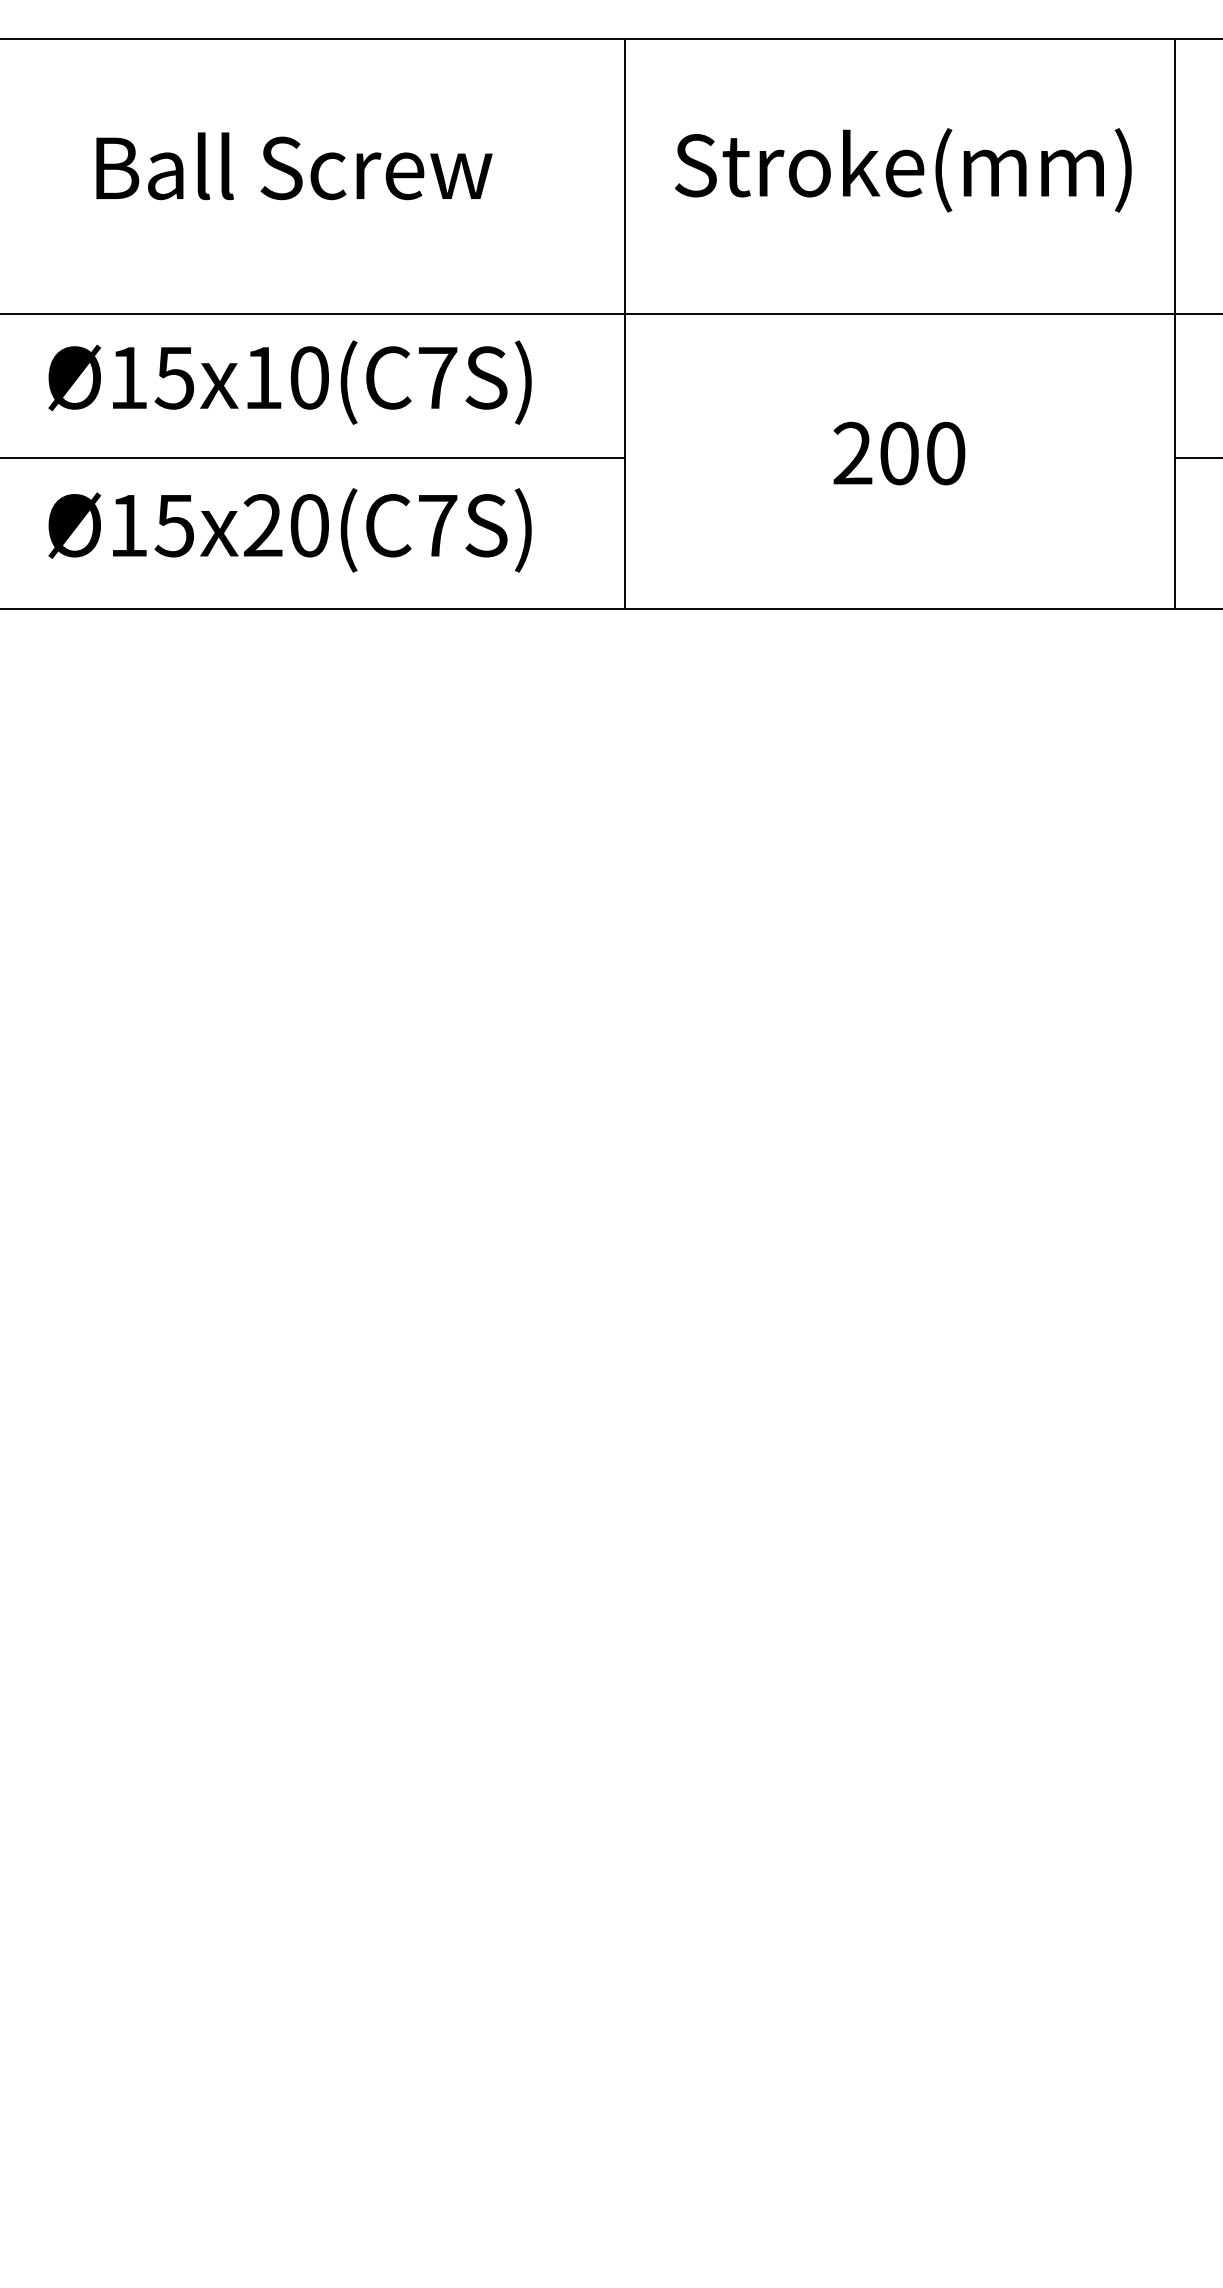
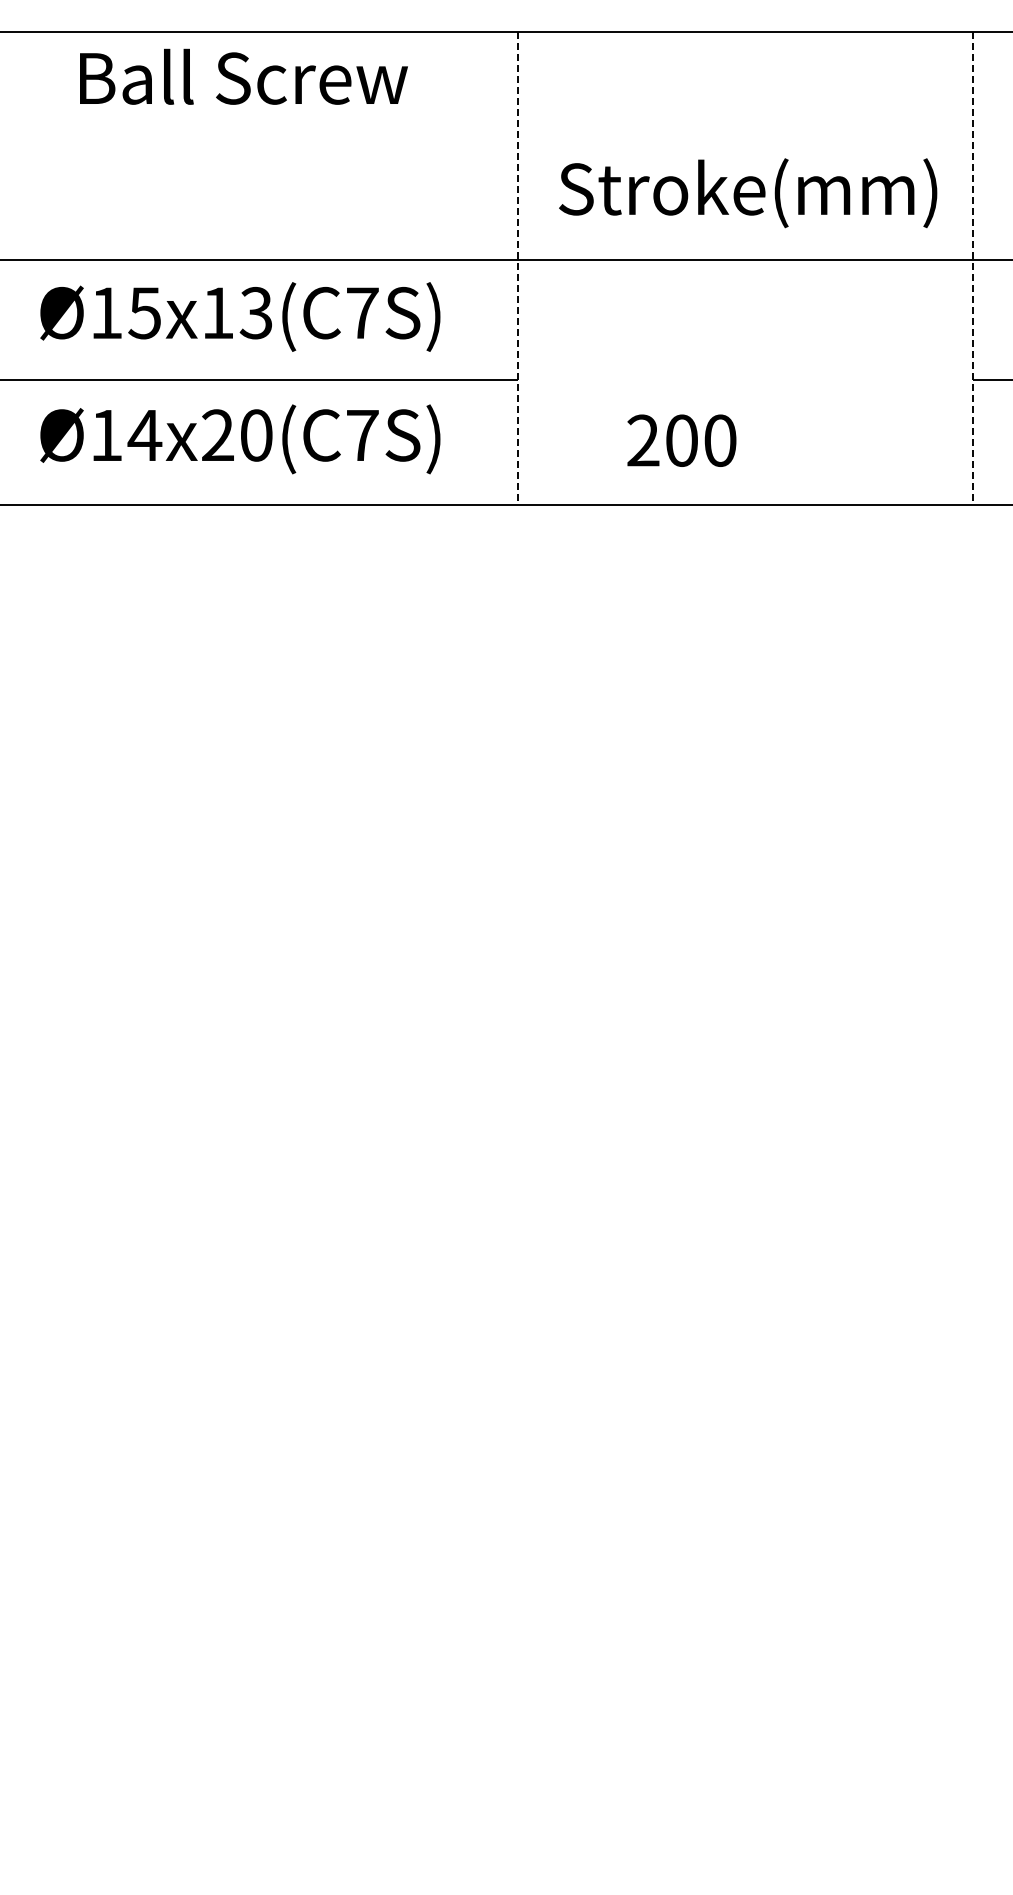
text: (293, 165) -> (243, 76), moved
text: (903, 170) -> (748, 193), moved
line: (624, 325) -> (517, 269), solid -> dashed
line: (1174, 325) -> (972, 269), solid -> dashed
text: (308, 378) -> (255, 313), Ø15x10(C7S) -> Ø15x13(C7S)
text: (898, 453) -> (681, 440), moved
text: (174, 525) -> (144, 435), Ø15x20(C7S) -> Ø14x20(C7S)

